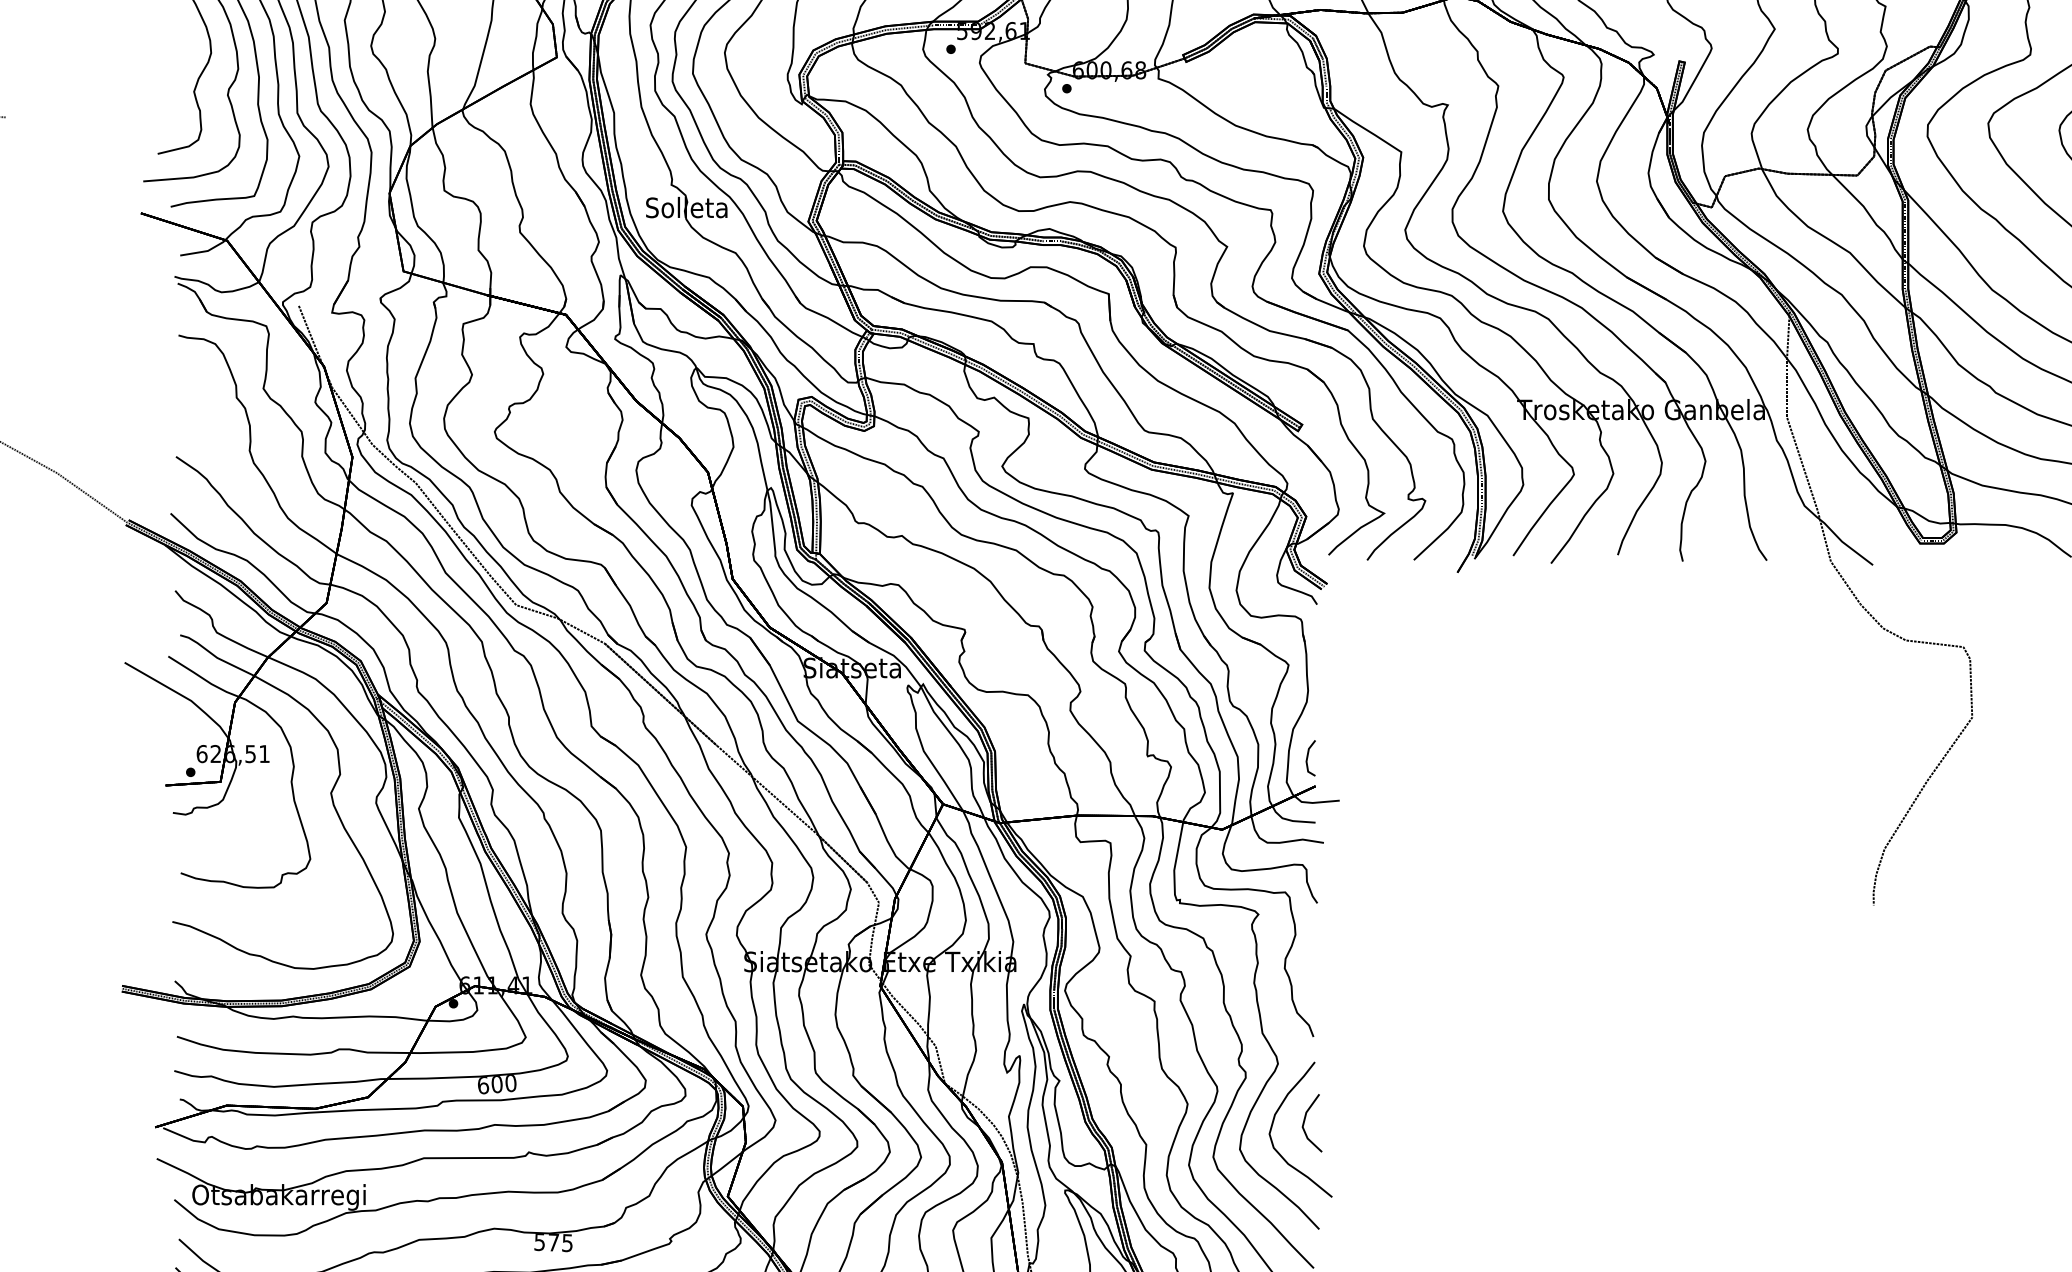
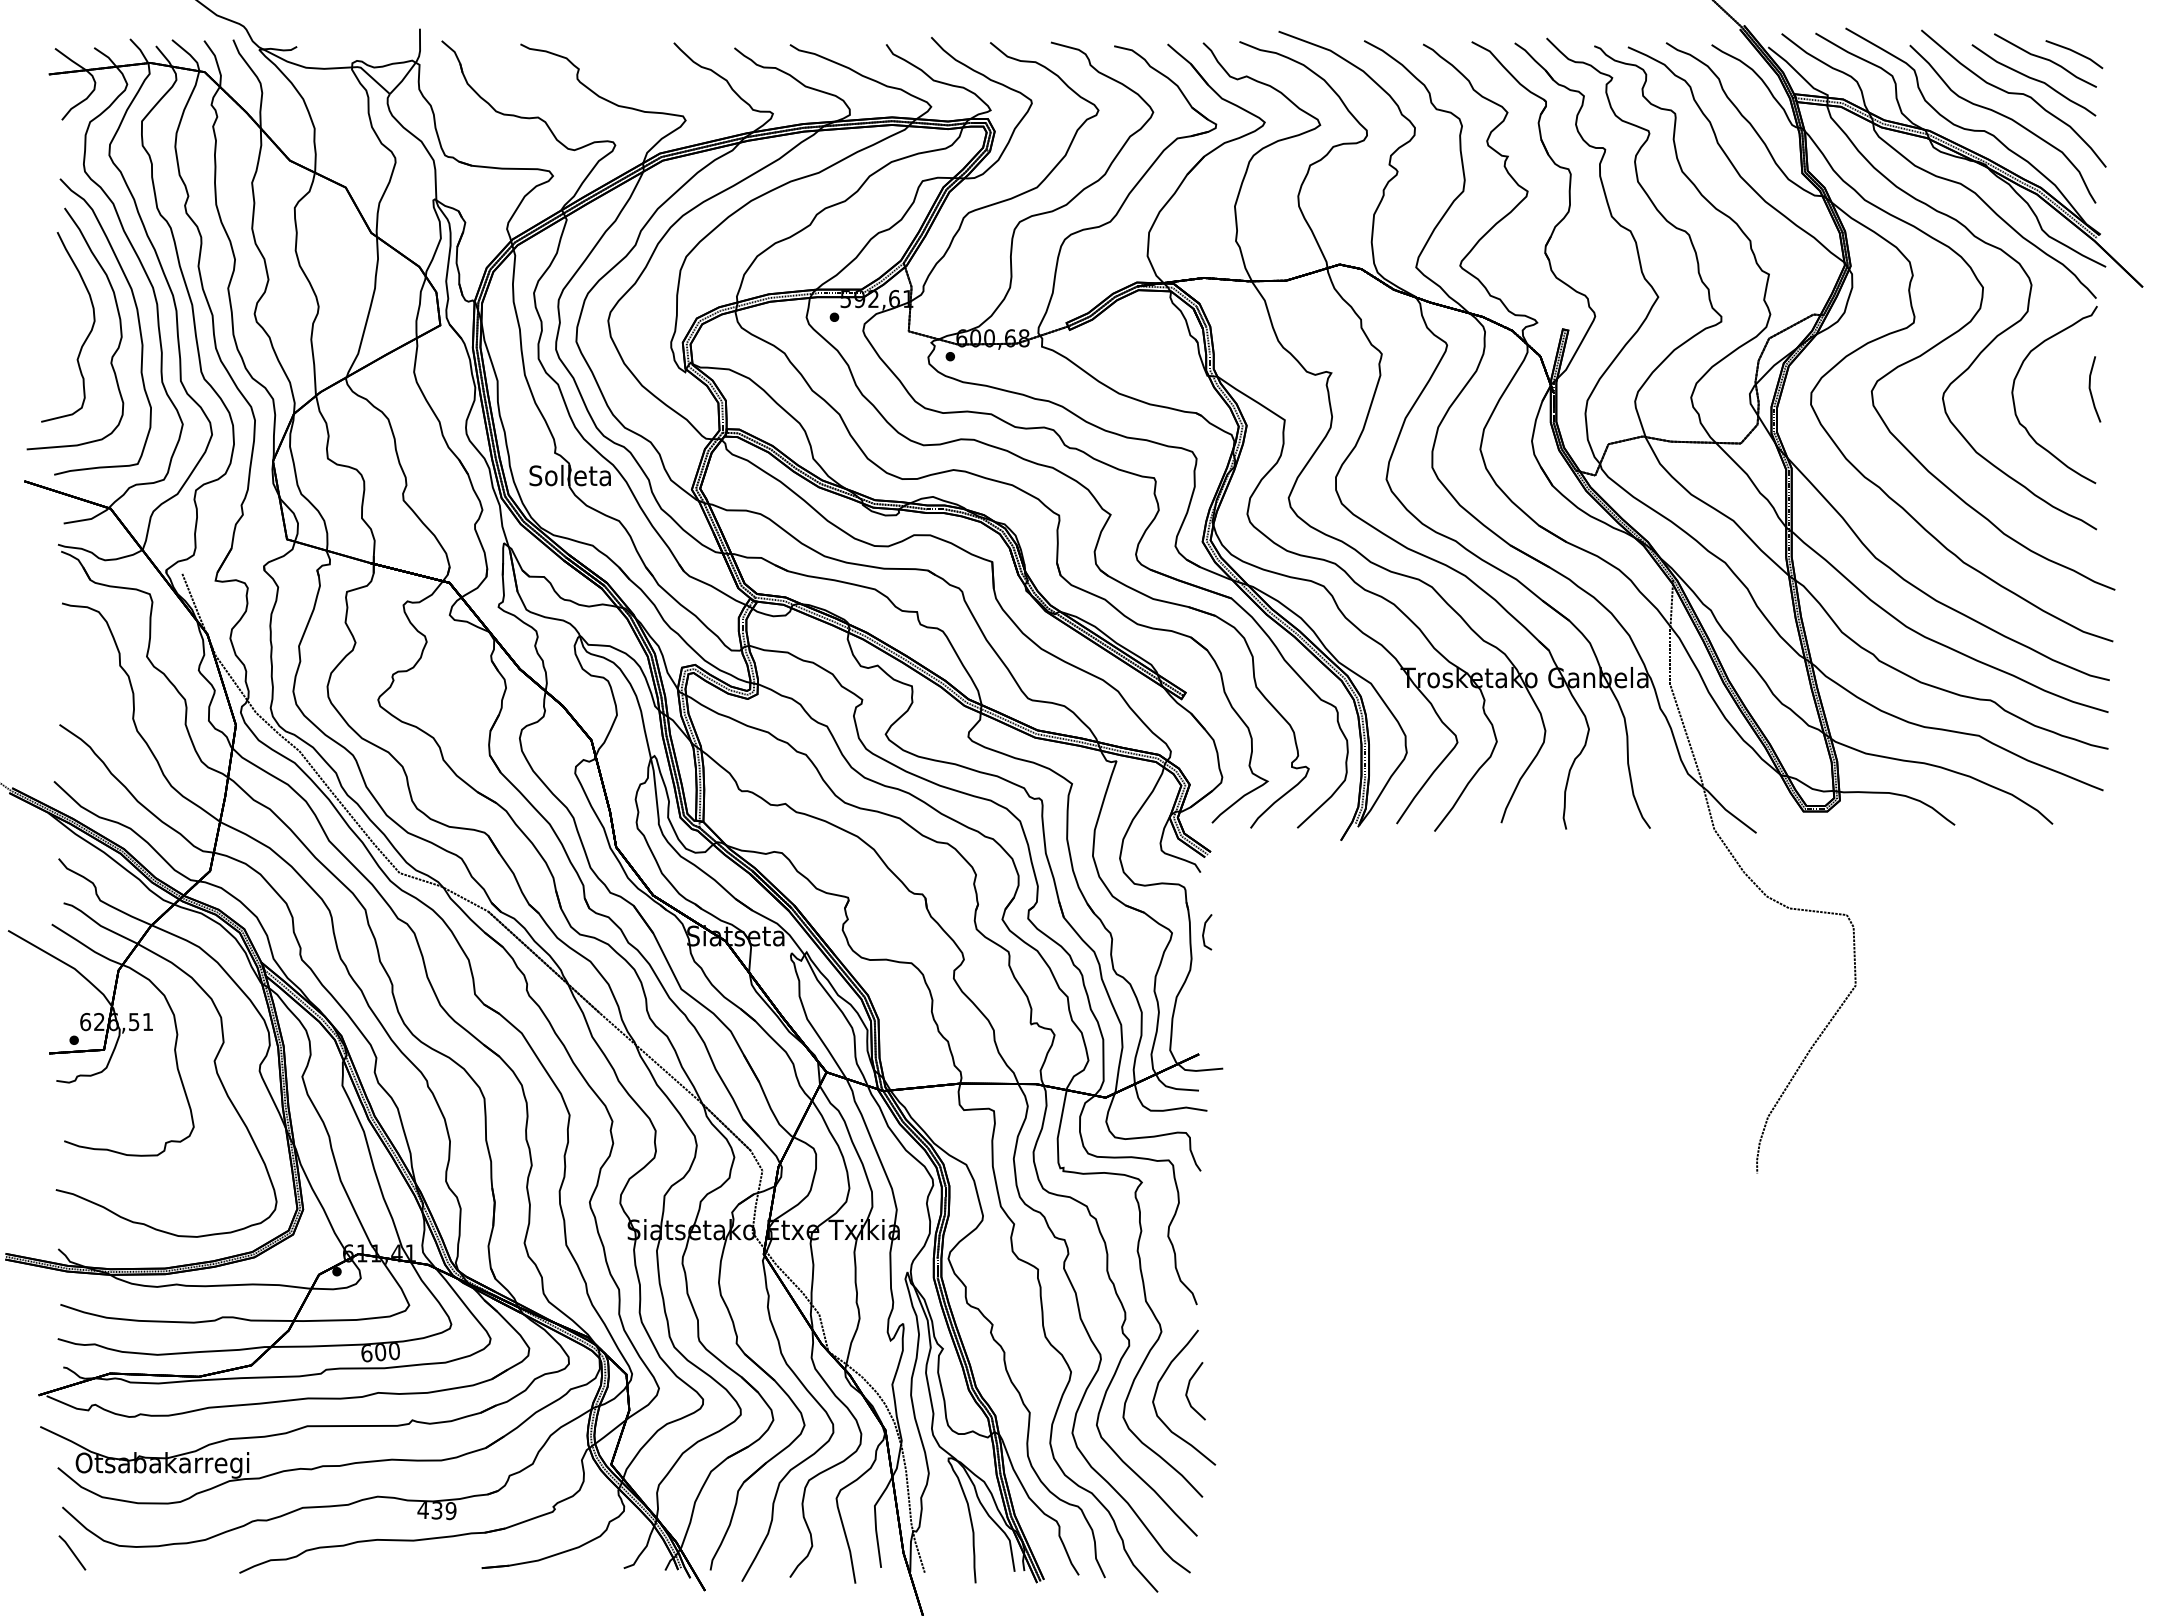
line: (1308, 758) -> (1204, 932), moved
text: (553, 1242) -> (436, 1510), 575 -> 439

